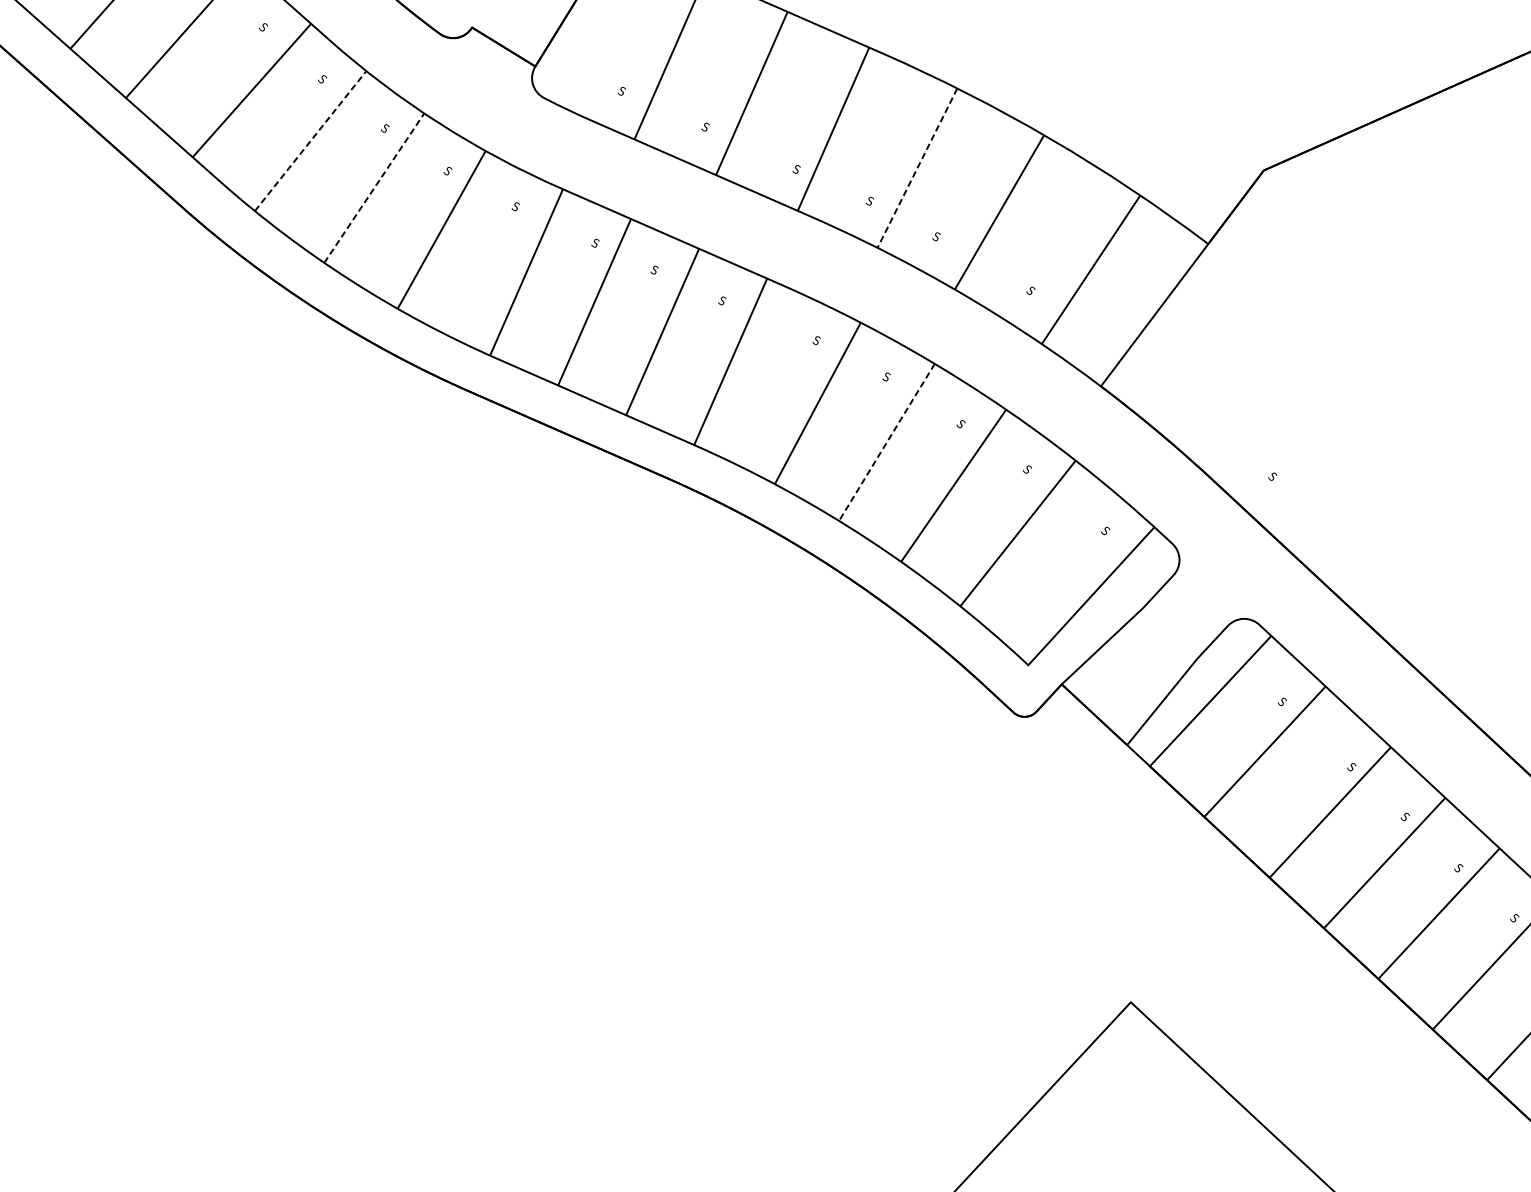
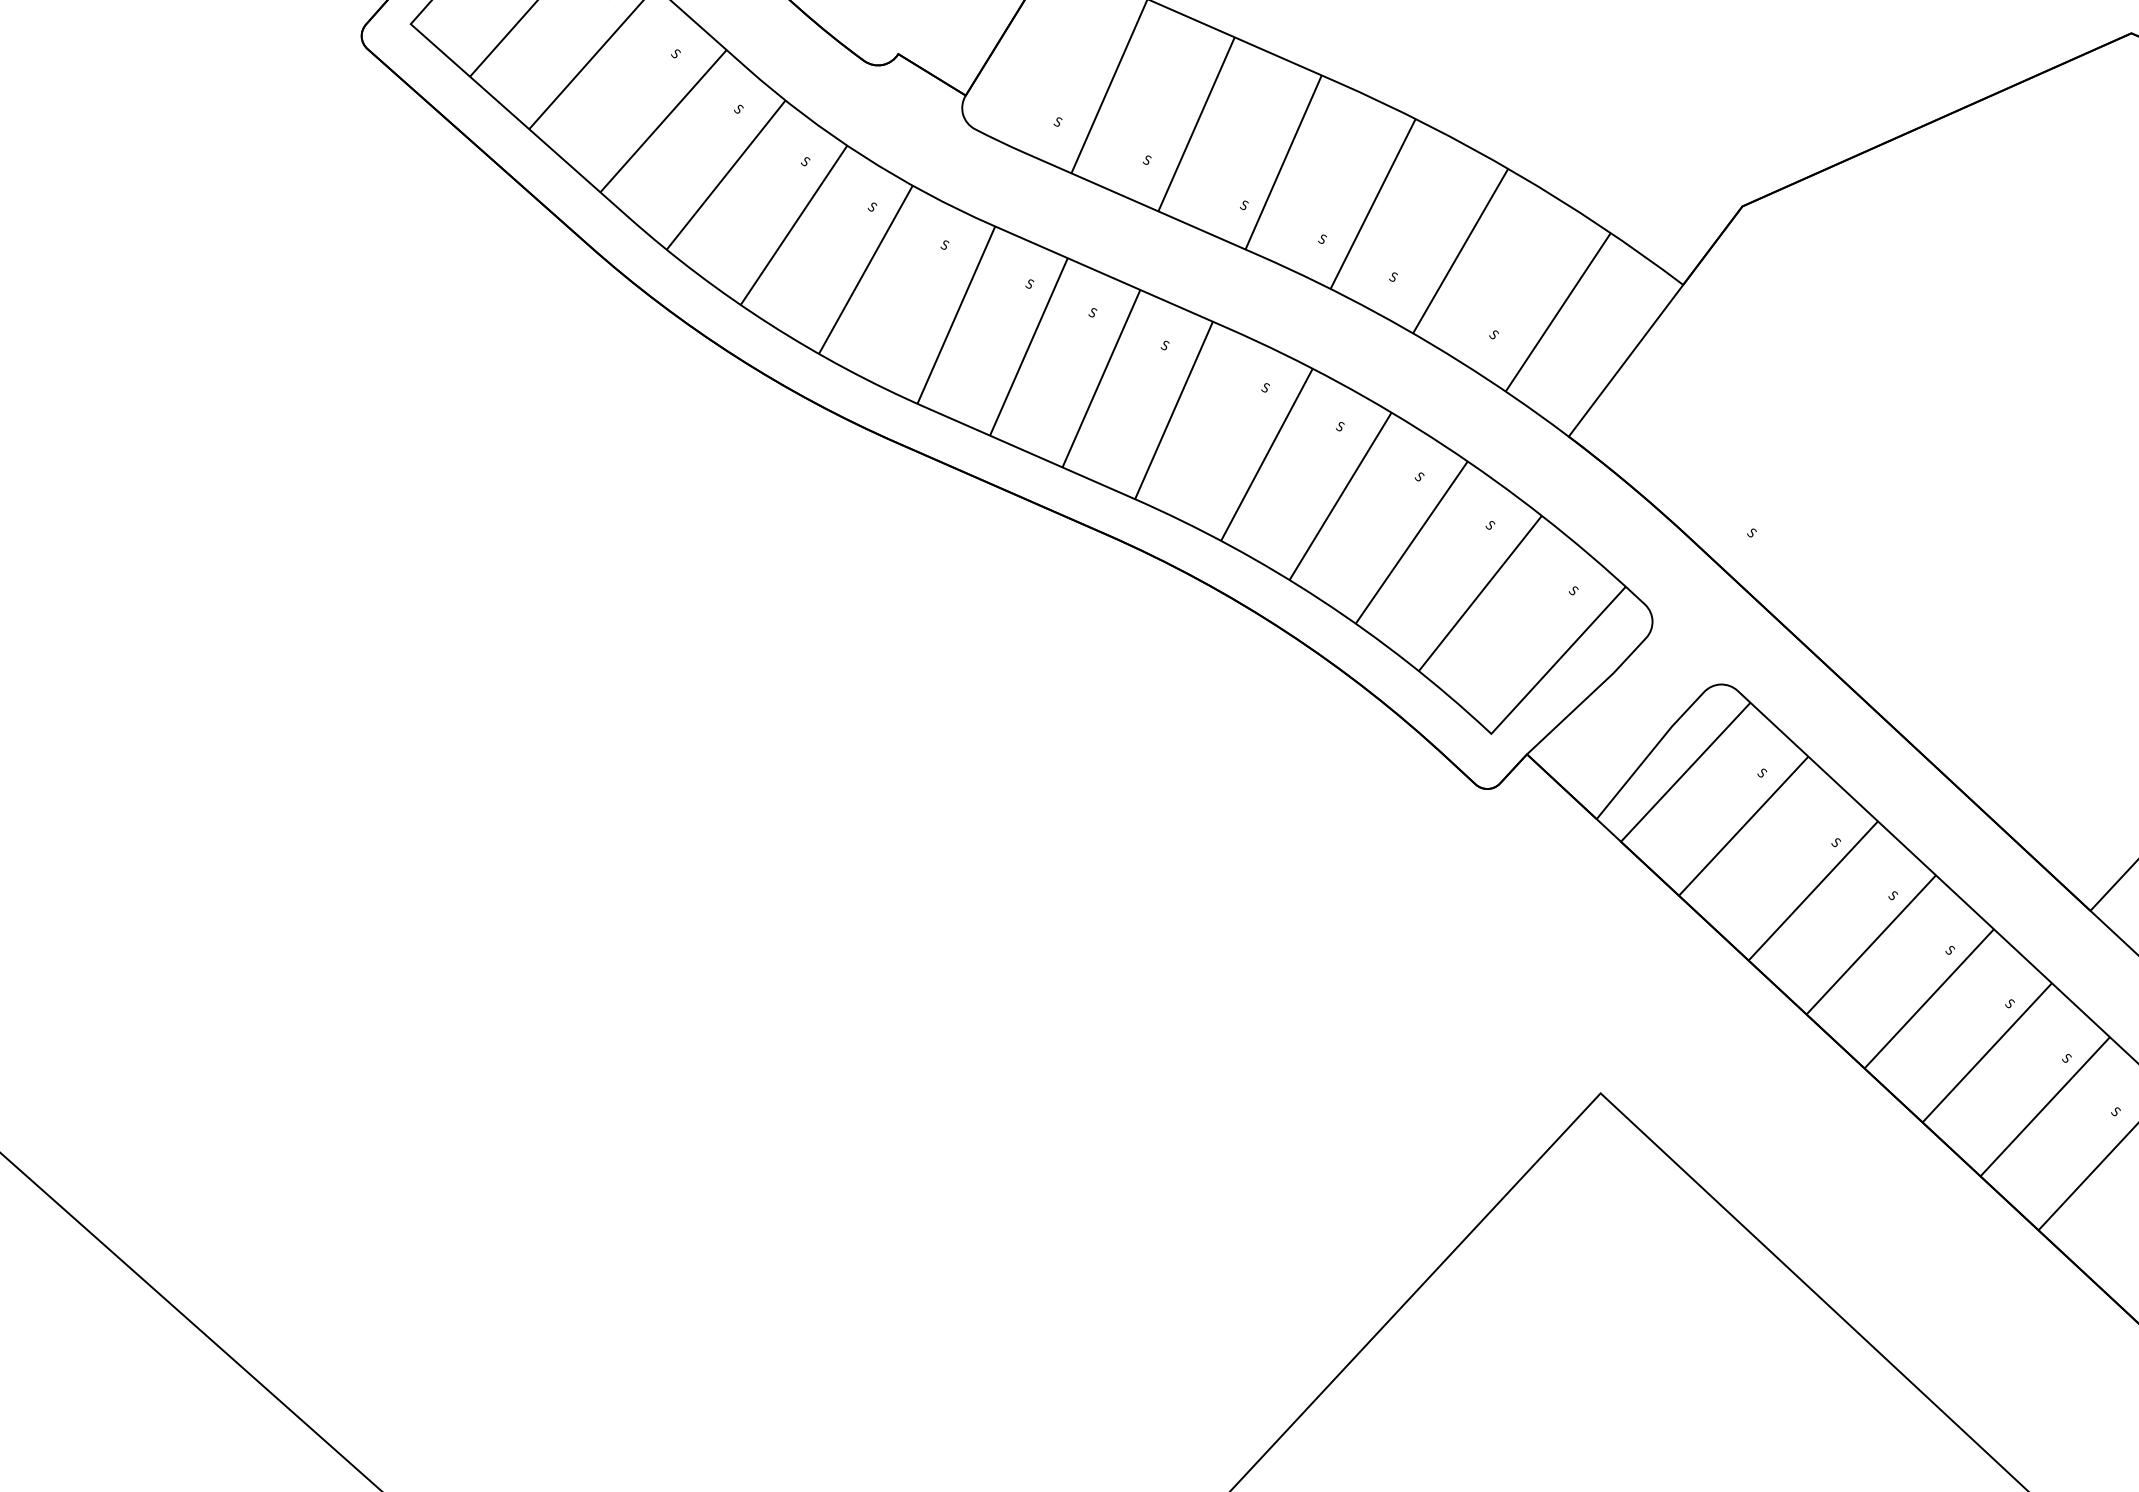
line: (310, 140) -> (726, 174), dashed -> solid
line: (916, 168) -> (1372, 204), dashed -> solid
line: (374, 188) -> (794, 225), dashed -> solid
line: (886, 442) -> (1340, 496), dashed -> solid

